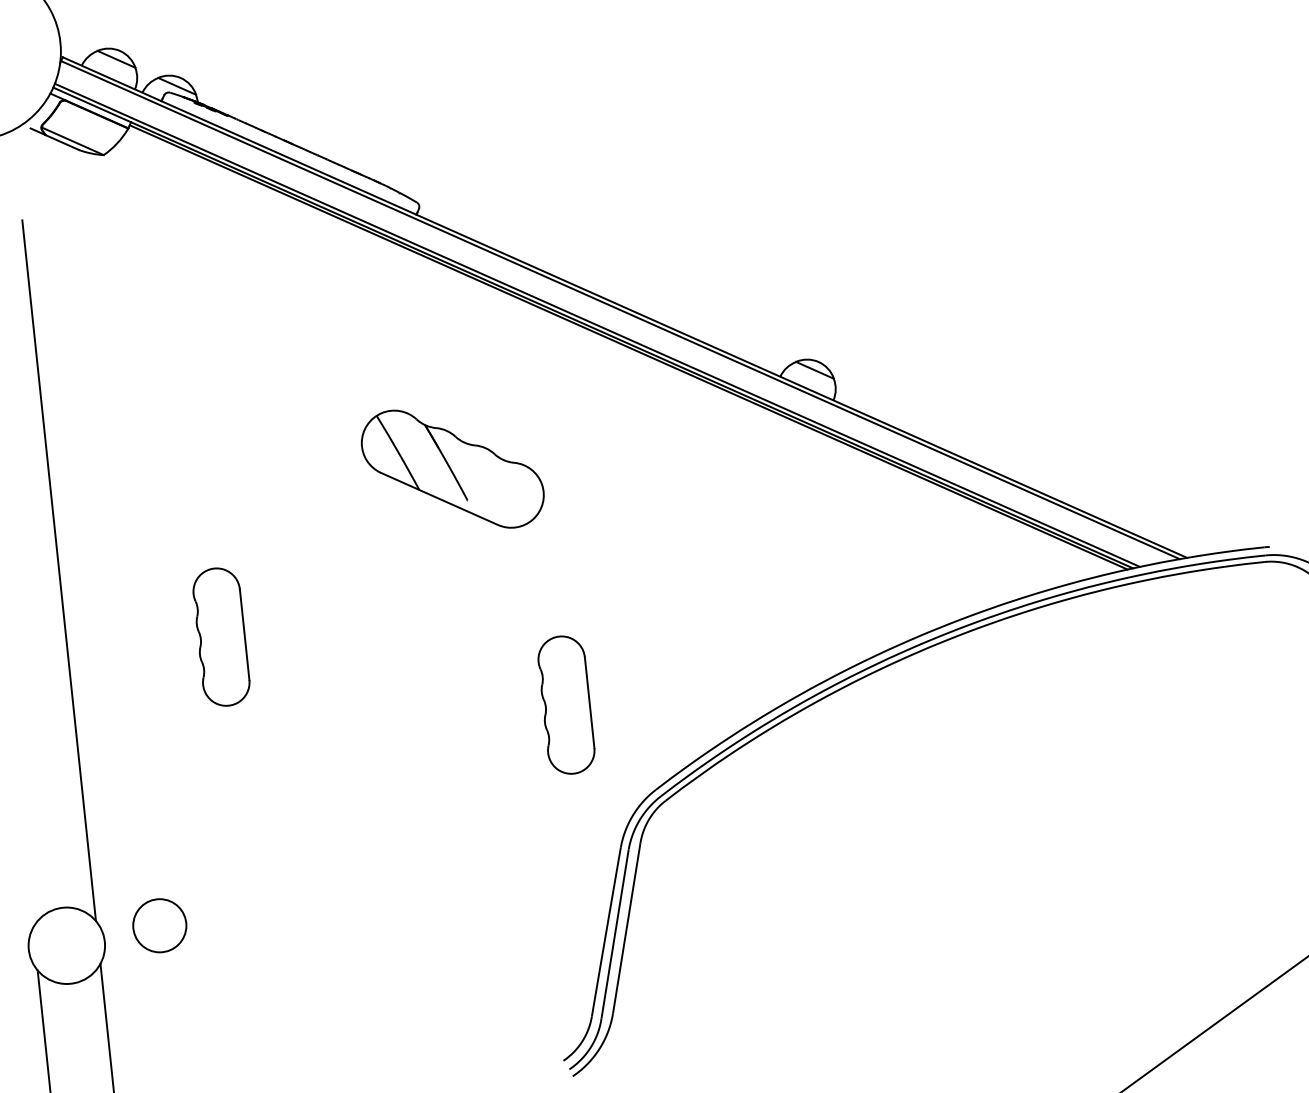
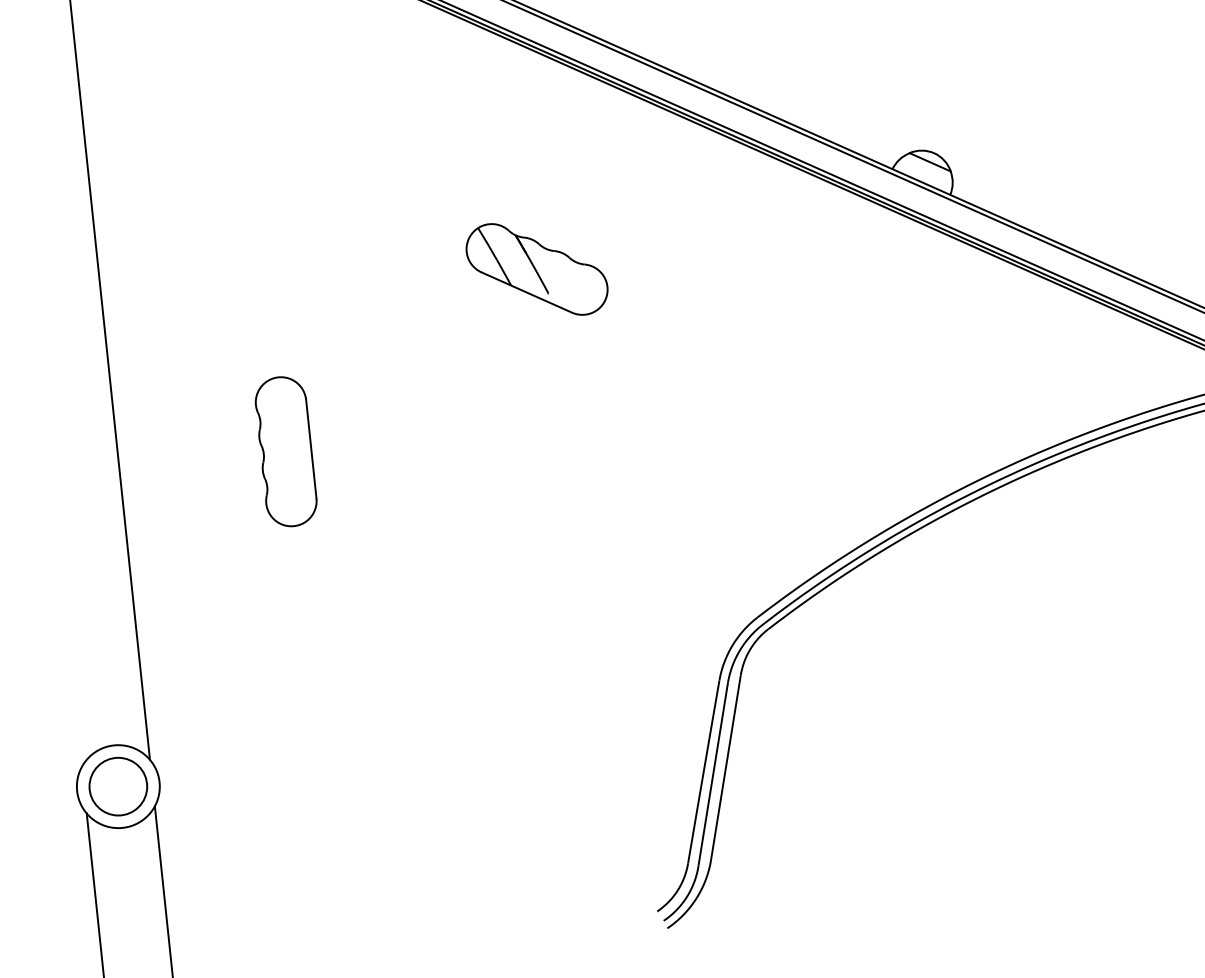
part: (452, 468) -> (536, 268), size x0.71
part: (566, 704) -> (660, 524), removed
circle: (159, 925) -> (118, 786), moved

